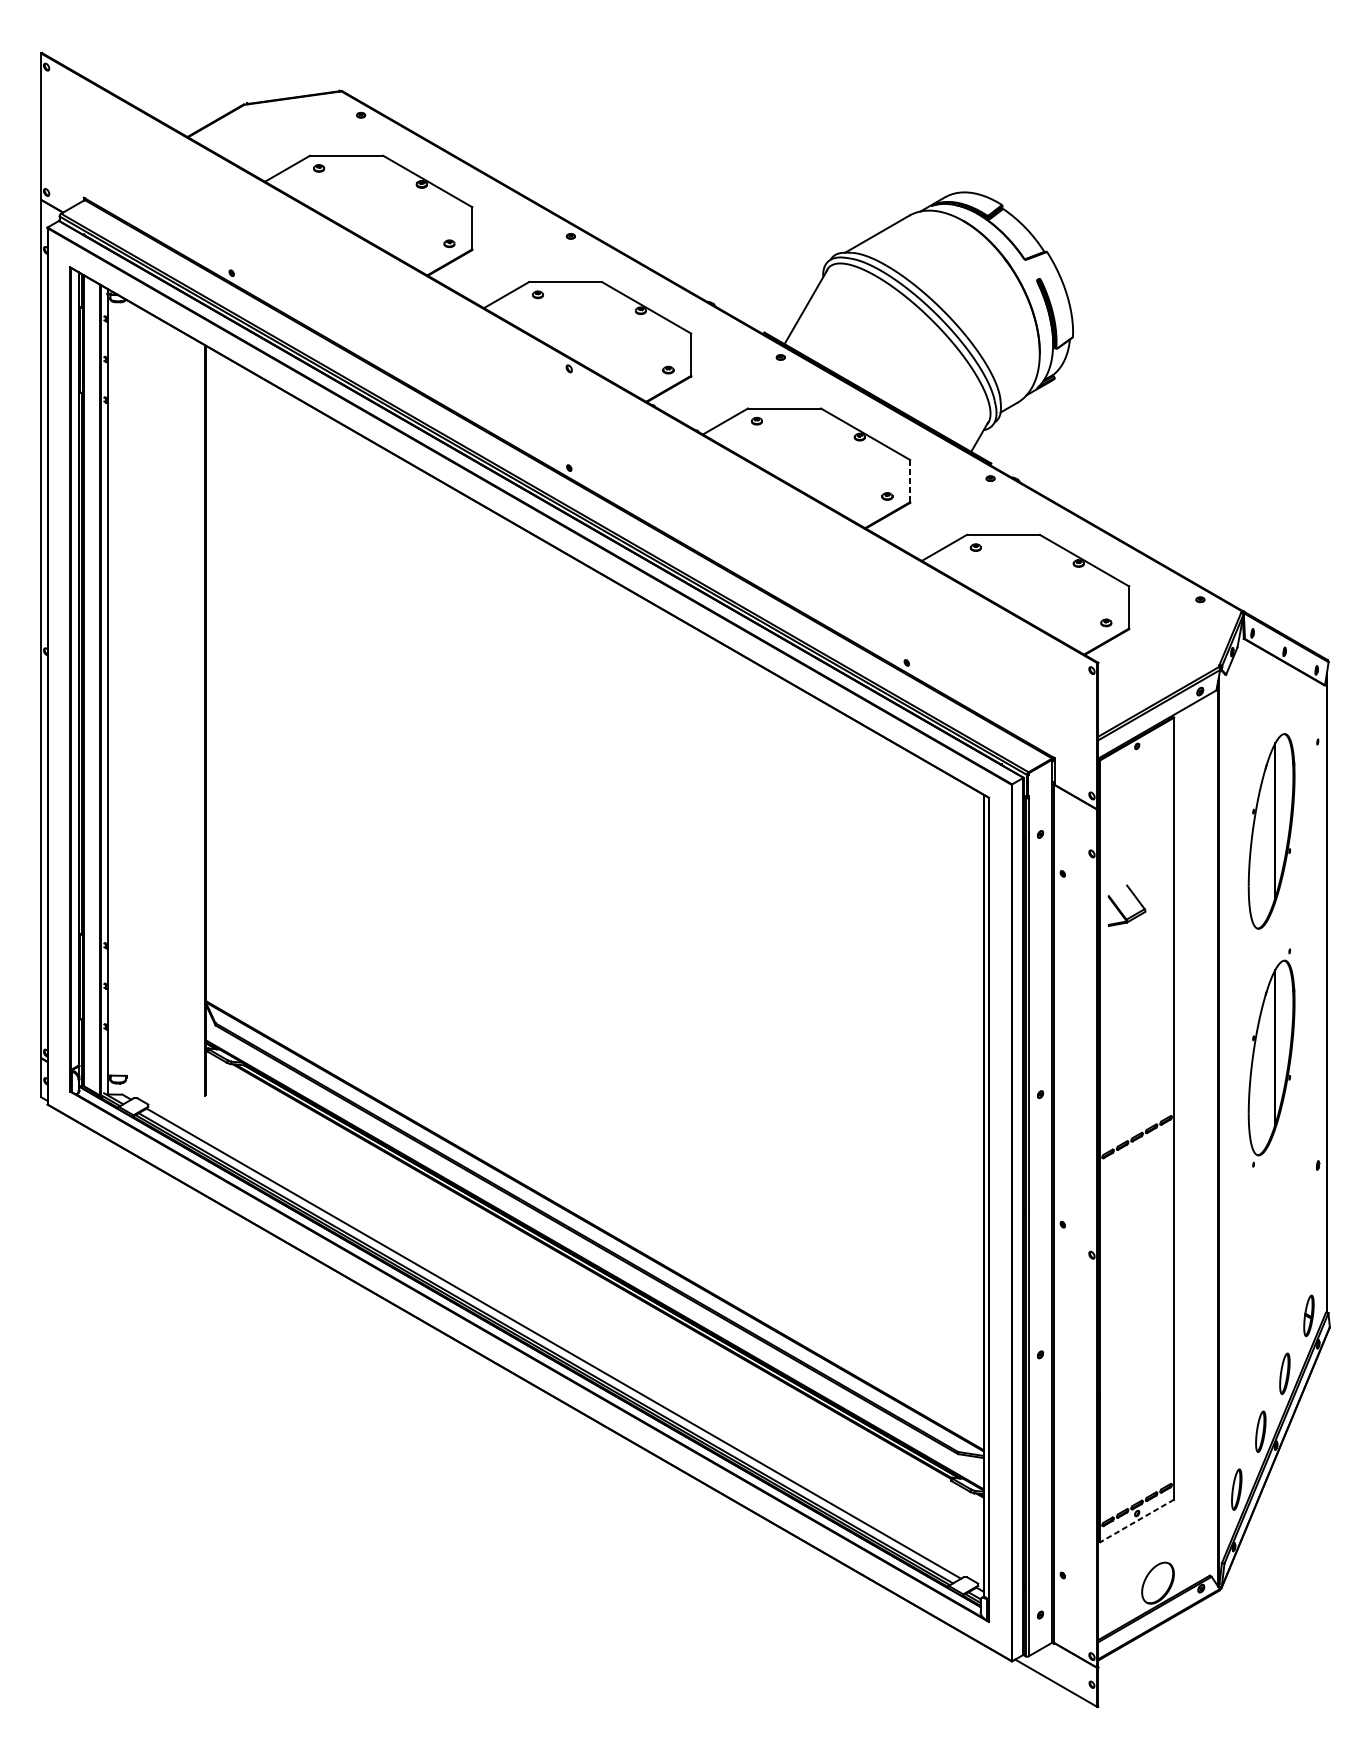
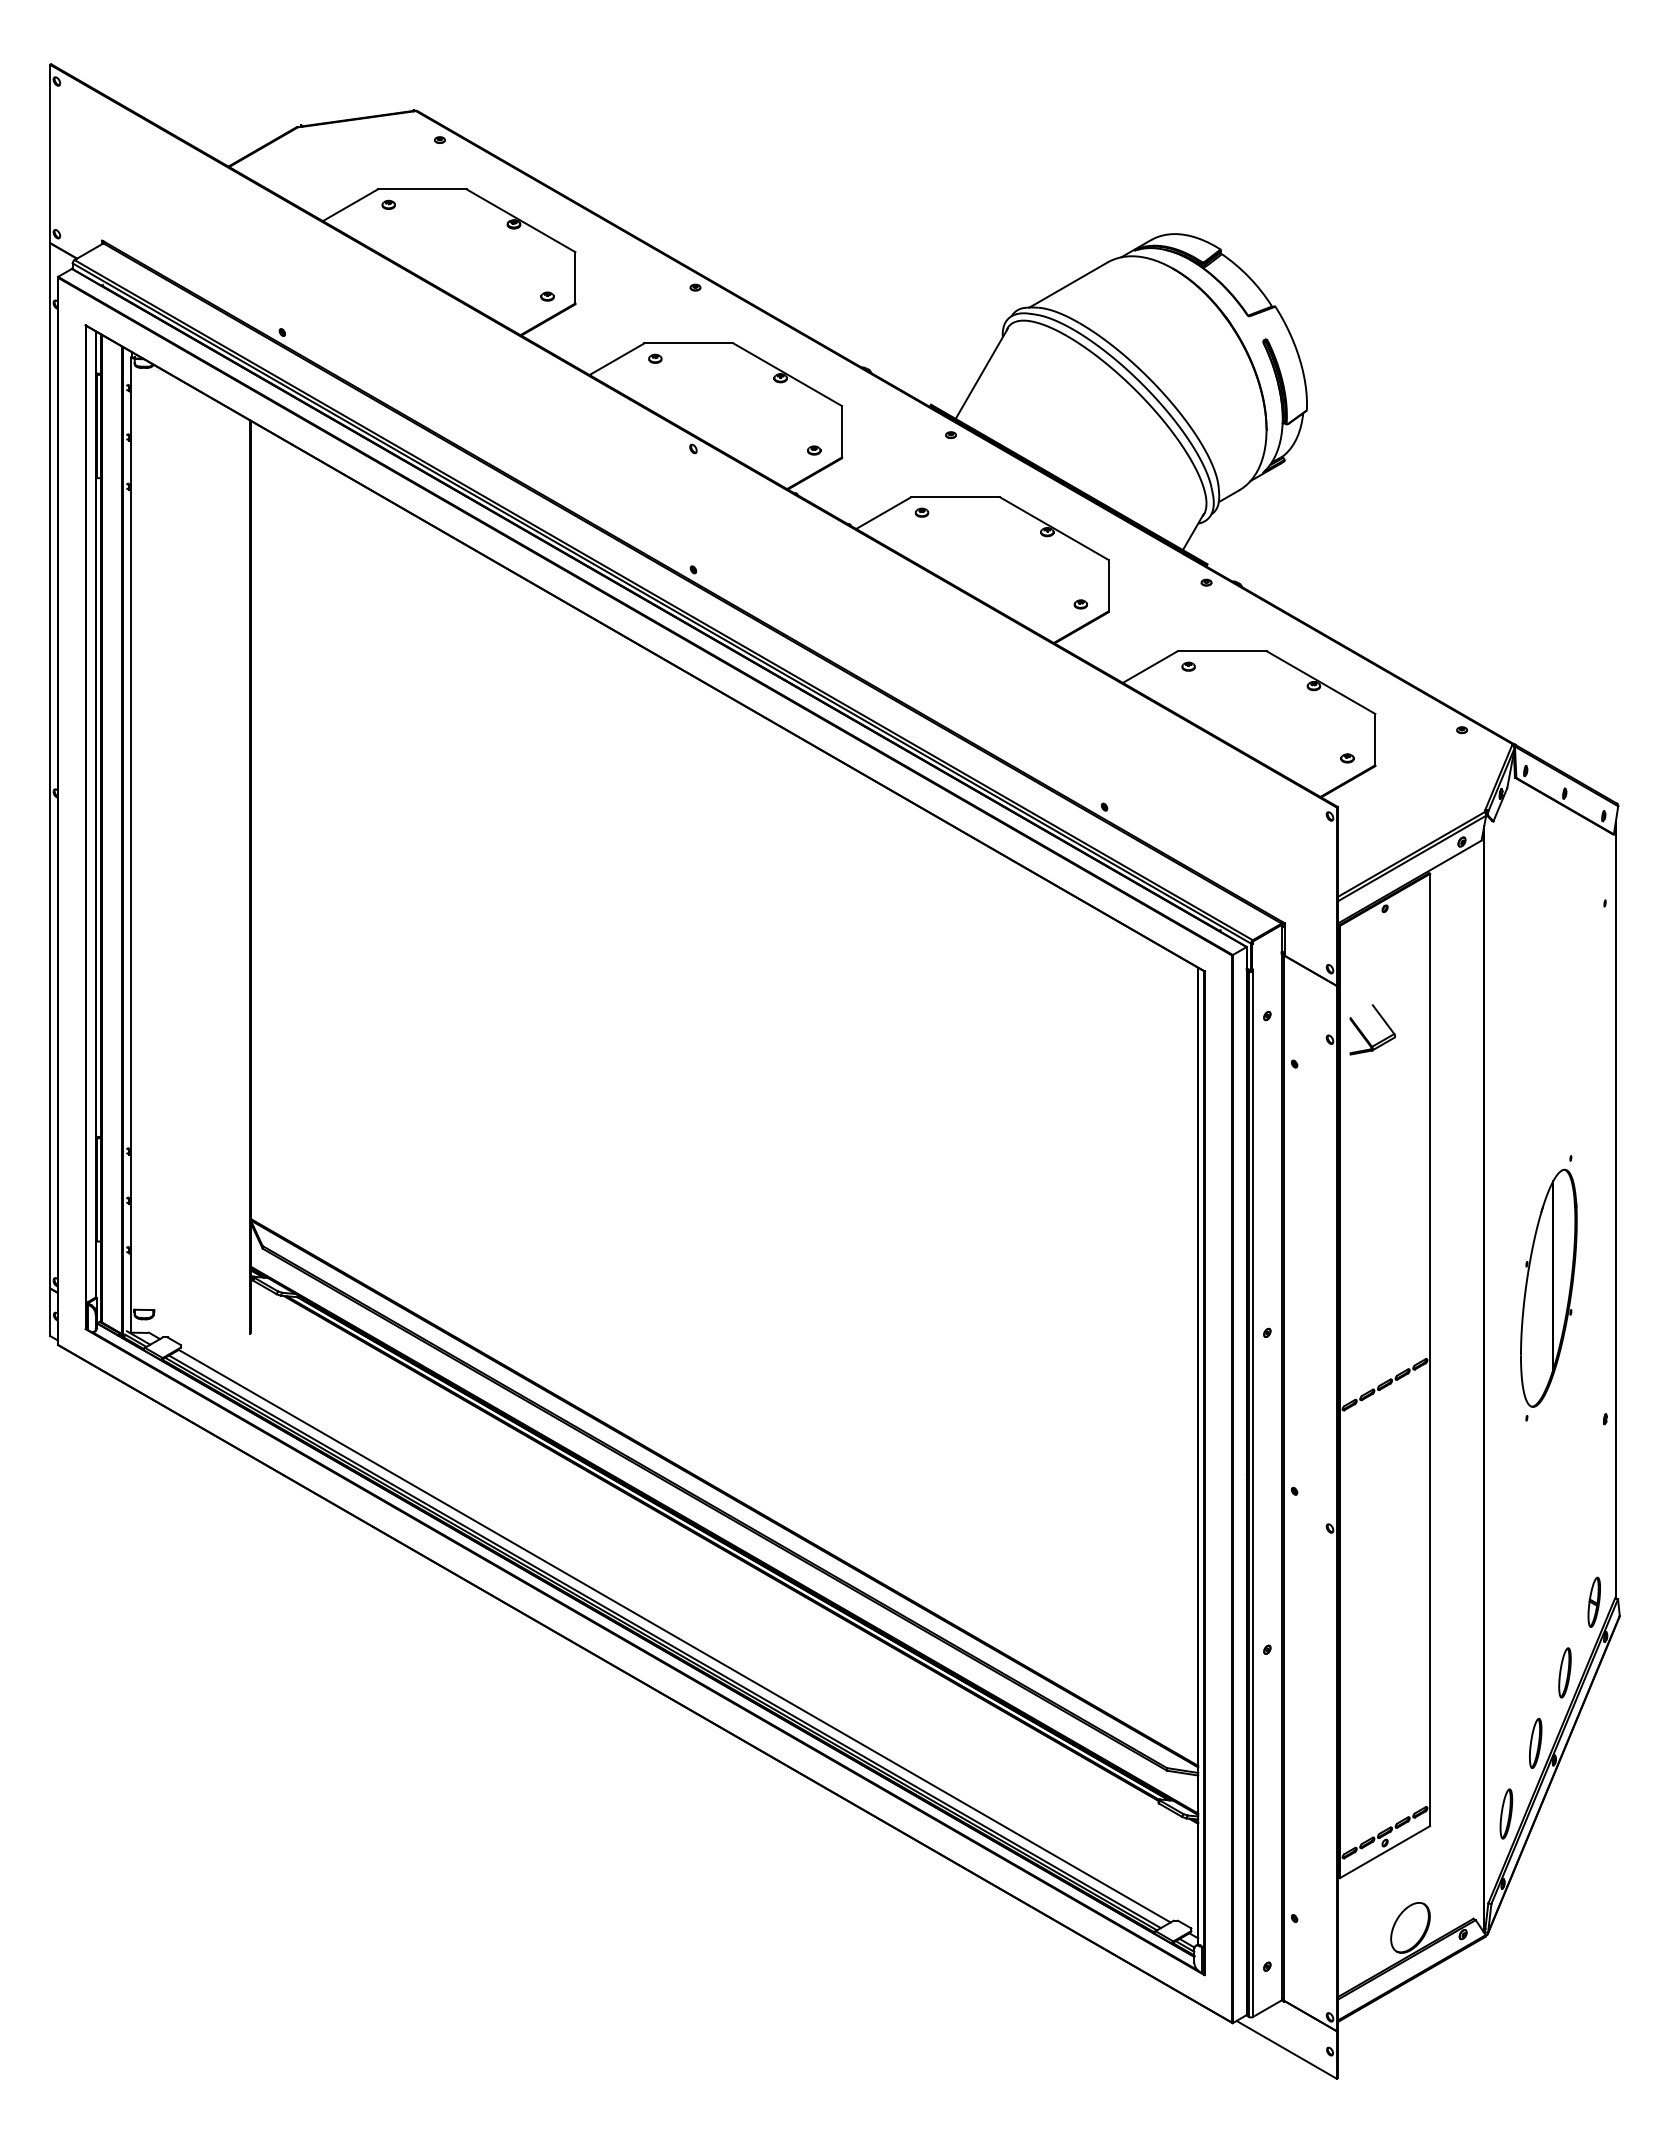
line: (910, 480) -> (1108, 585), dashed -> solid
part: (1271, 830) -> (1548, 1011), removed
part: (1120, 909) -> (1364, 1034), moved
line: (1137, 1521) -> (1385, 1852), dashed -> solid

